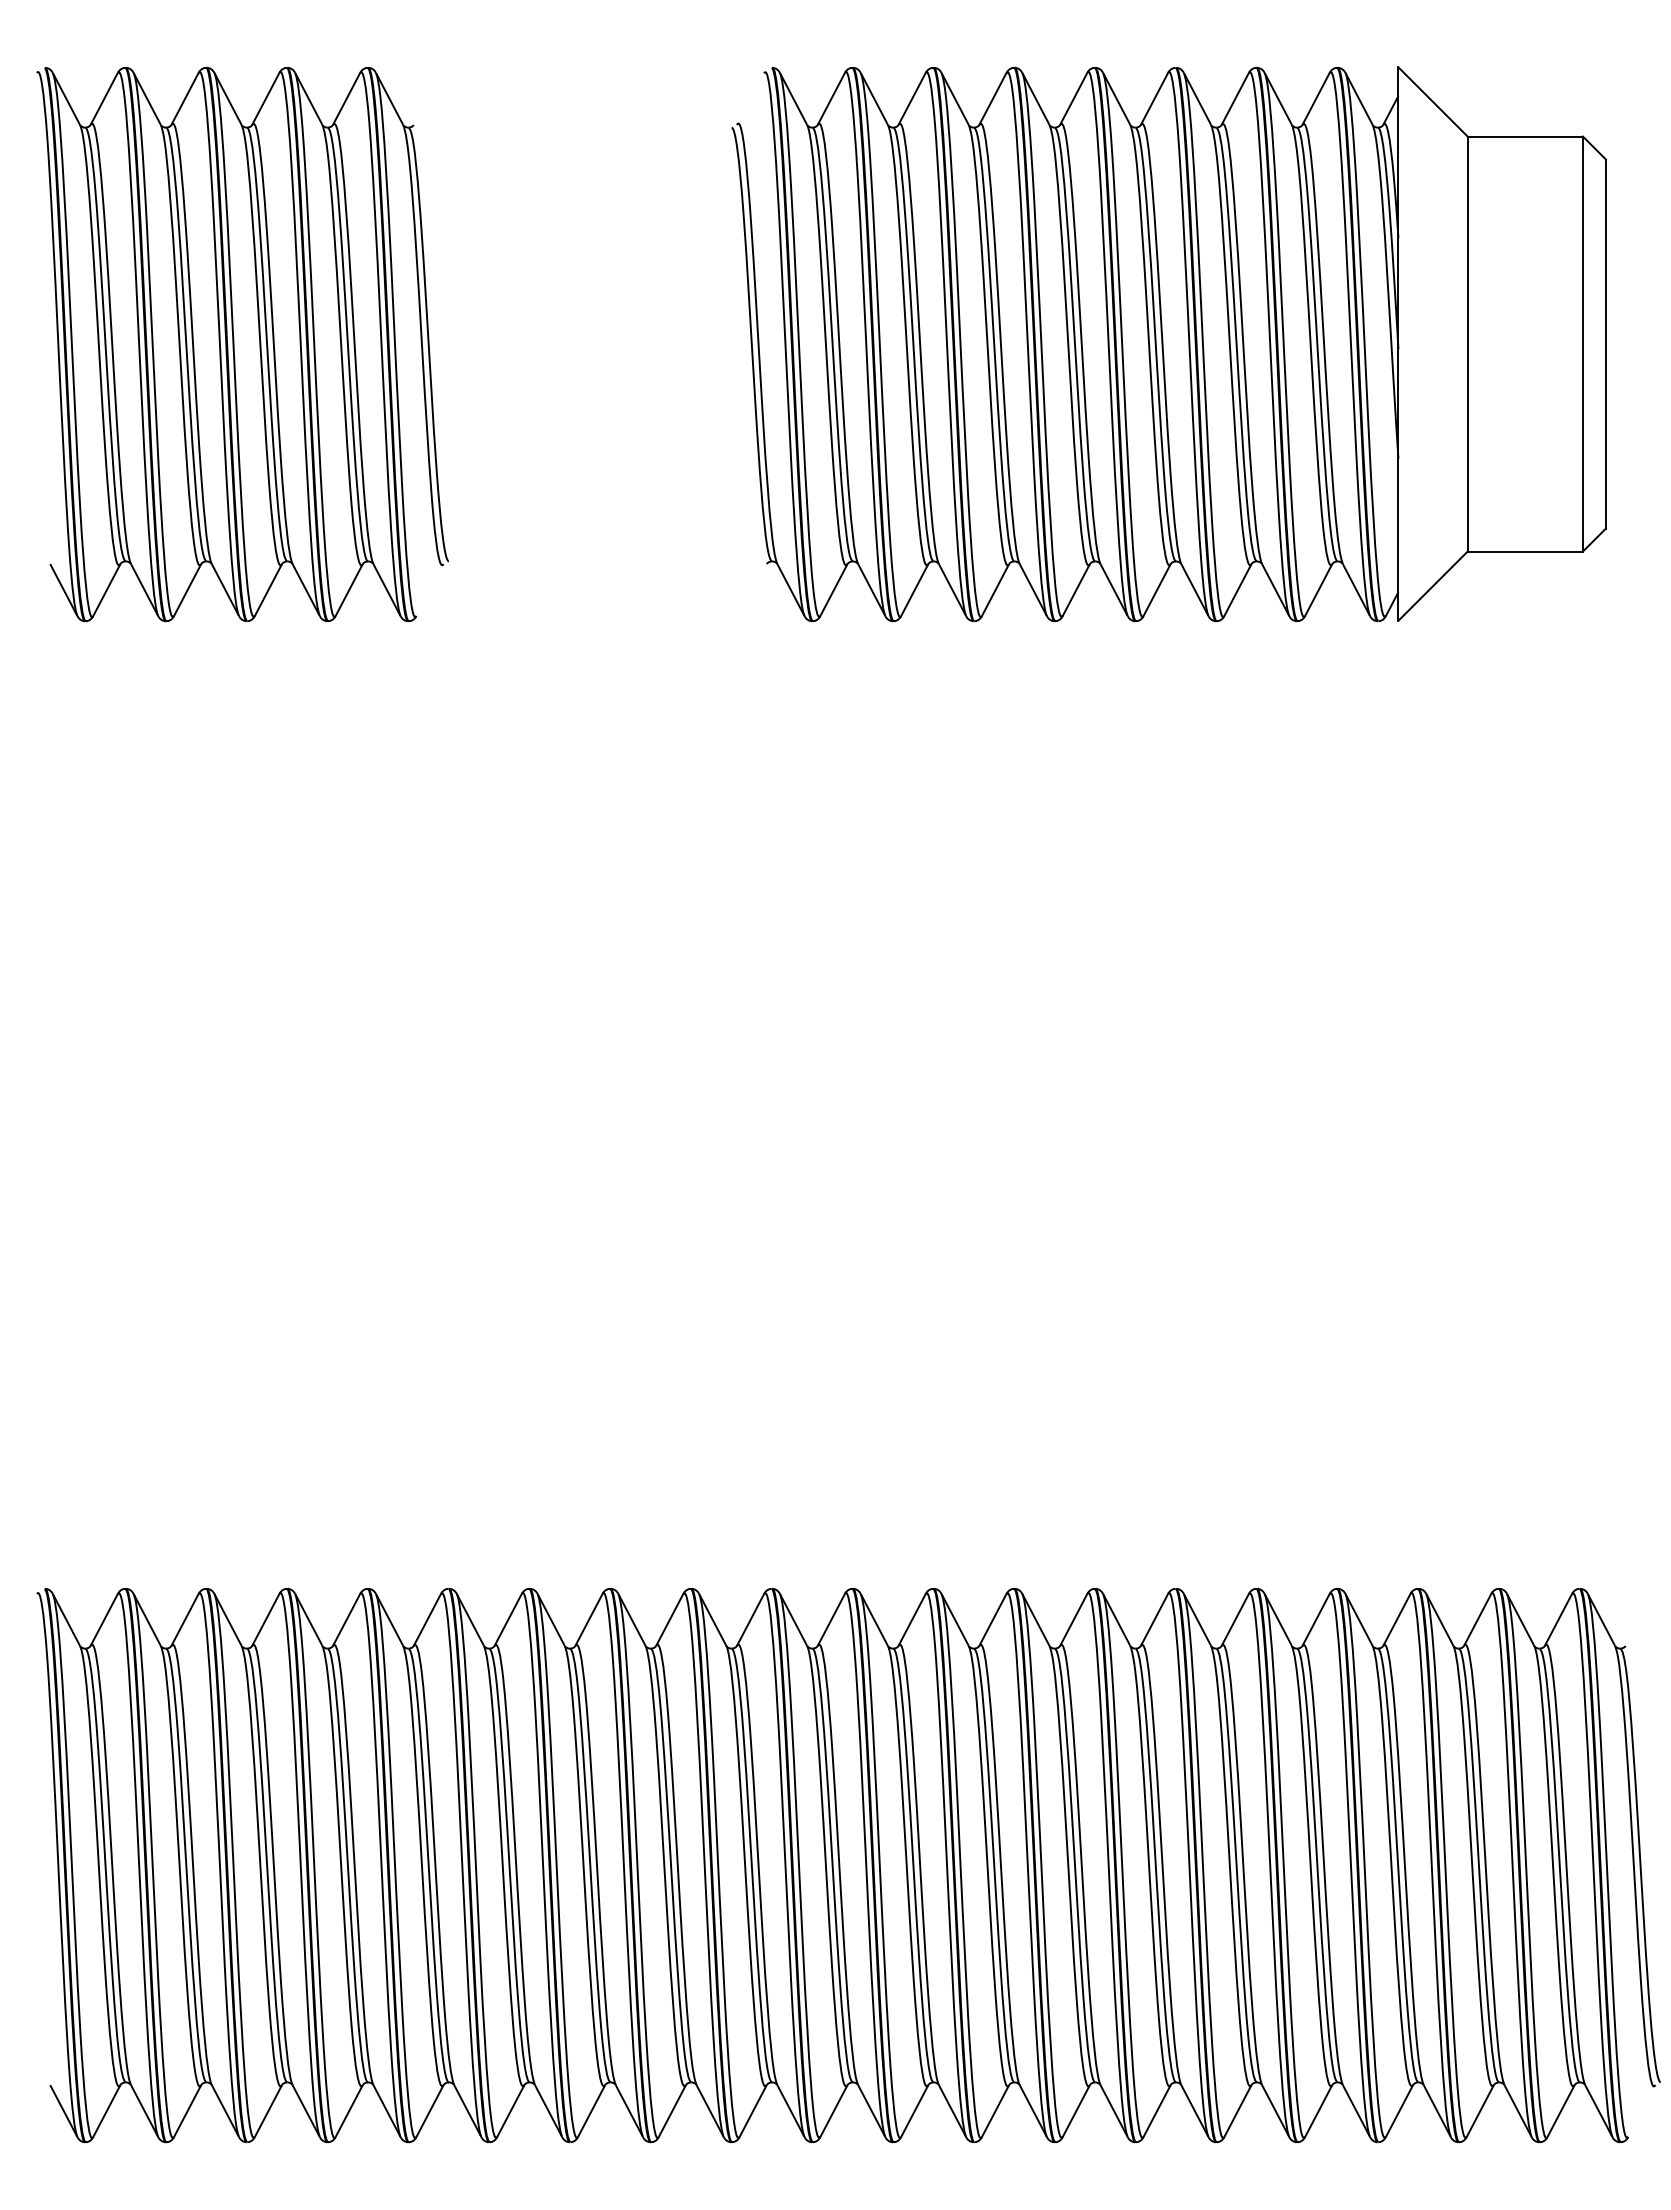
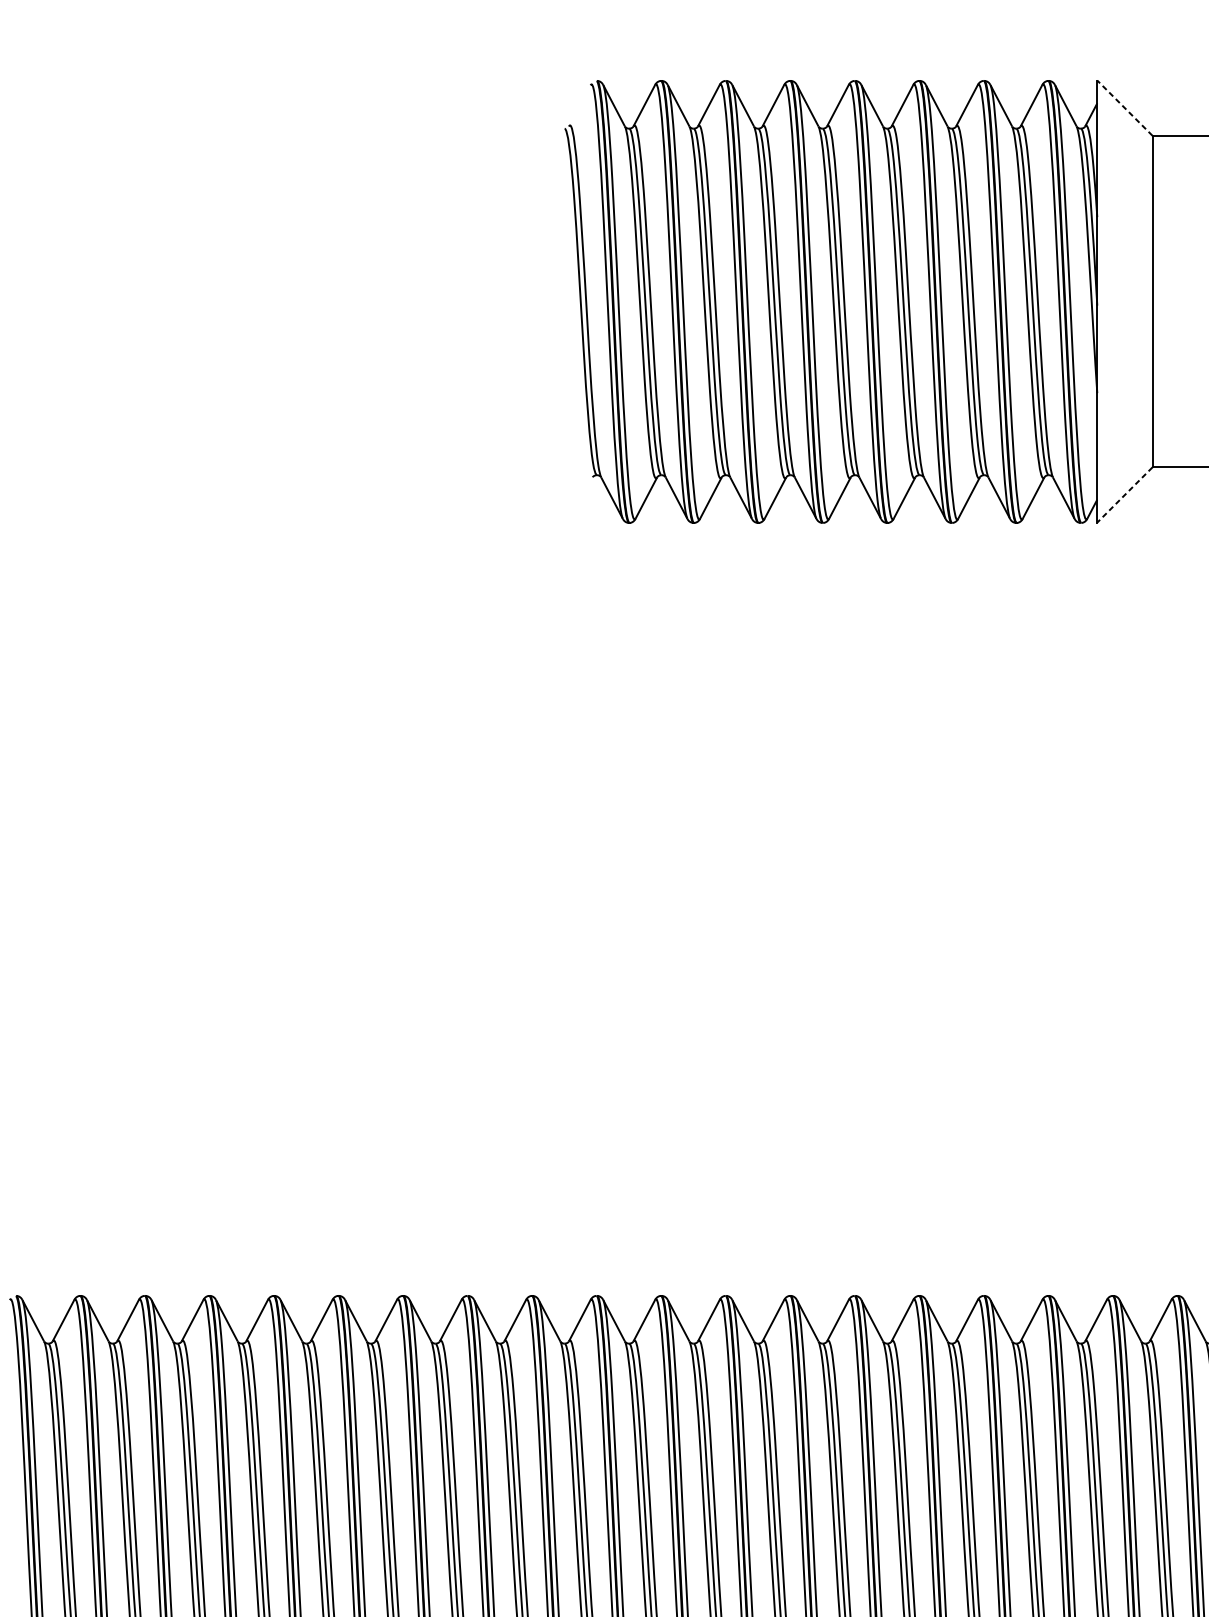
line: (1433, 101) -> (1125, 107), solid -> dashed
part: (242, 344) -> (173, 301), removed
line: (1433, 586) -> (1125, 495), solid -> dashed

